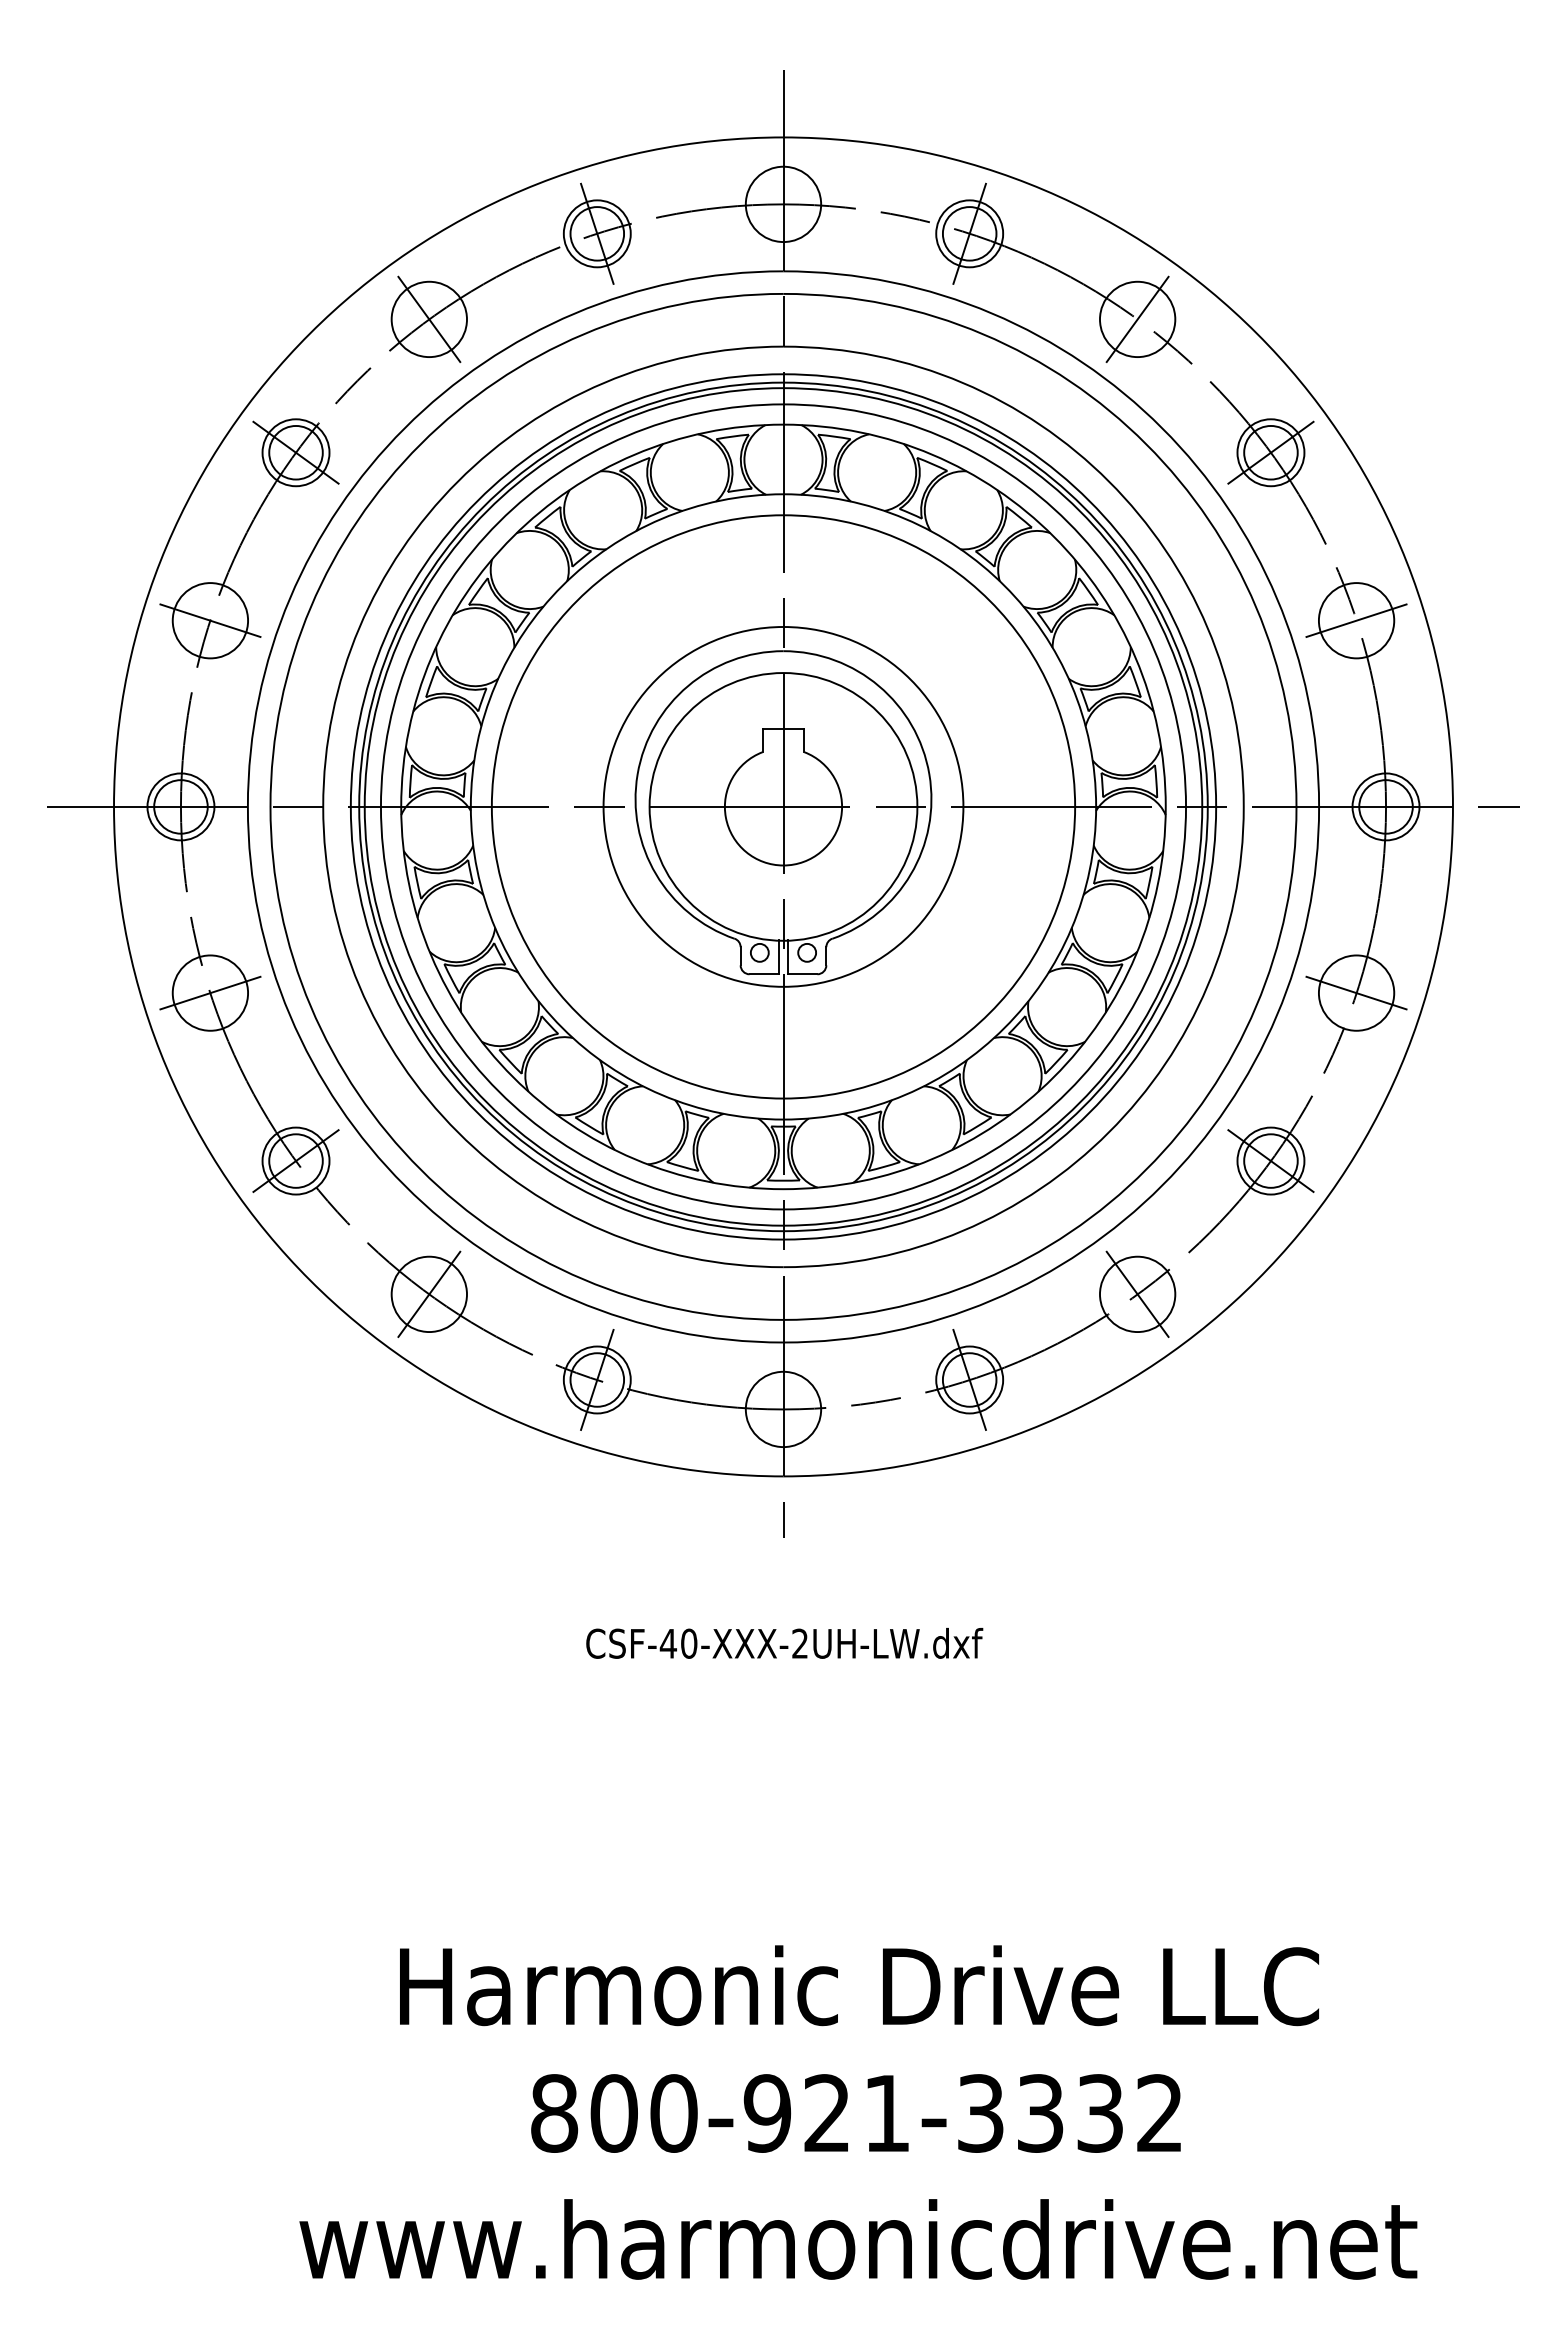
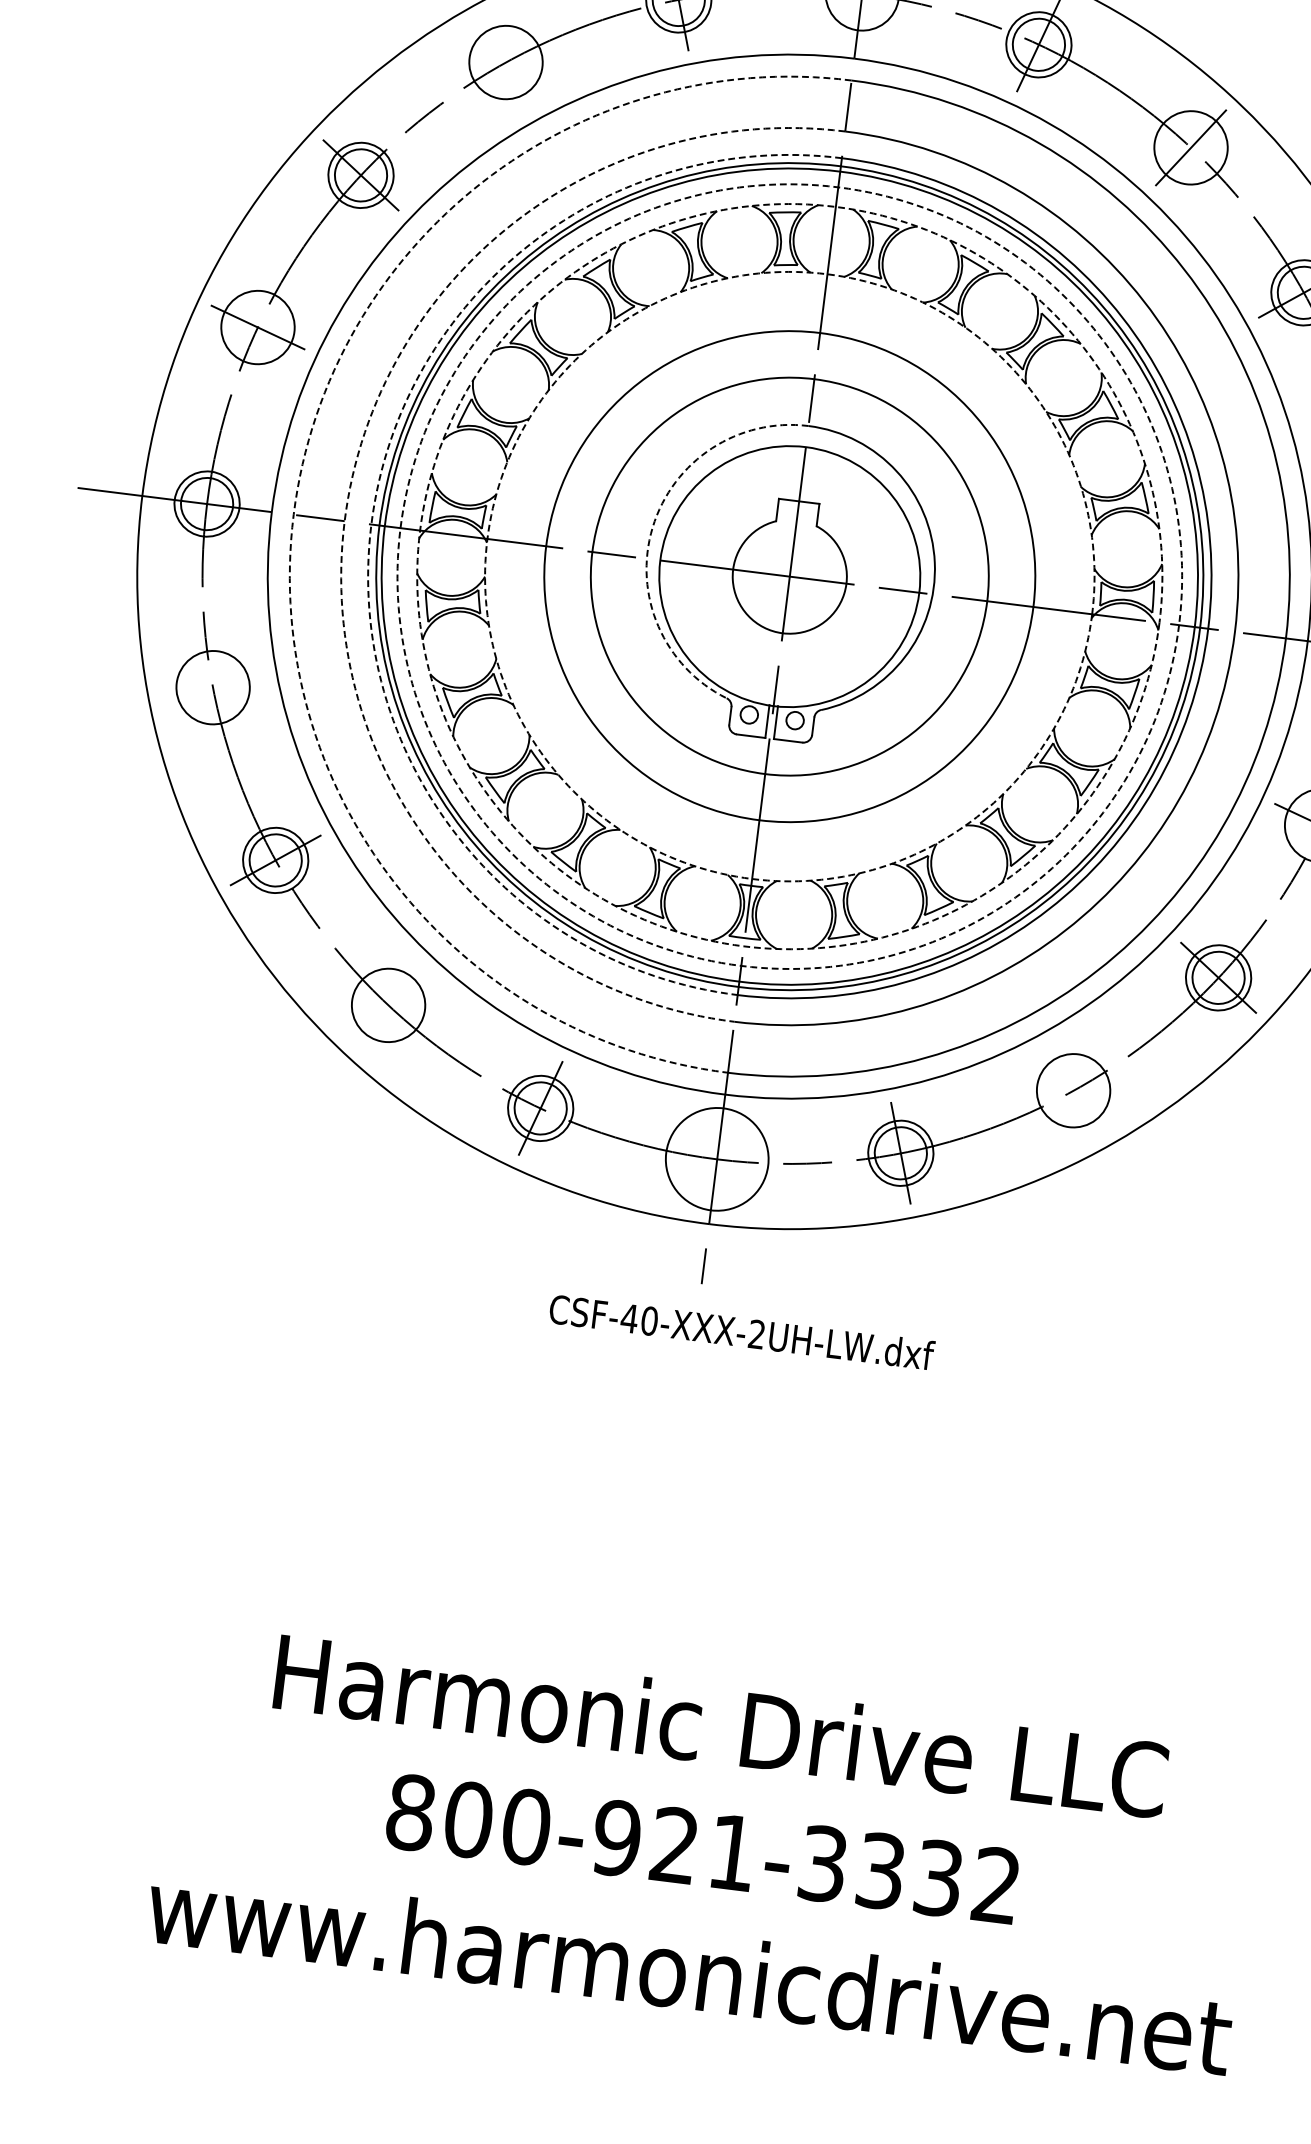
line: (428, 319) -> (505, 62), removed
arc: (637, 774) -> (652, 527), solid -> dashed
arc: (270, 806) -> (293, 514), solid -> dashed
arc: (323, 806) -> (344, 520), solid -> dashed
arc: (350, 806) -> (371, 524), solid -> dashed
circle: (783, 806) -> (789, 576), size x0.7
circle: (783, 806) -> (789, 576), size x1.4
circle: (783, 806) -> (789, 576), solid -> dashed
circle: (783, 806) -> (789, 576), solid -> dashed
circle: (783, 806) -> (789, 576), solid -> dashed
line: (210, 992) -> (213, 687), removed
line: (428, 1294) -> (387, 1005), removed
line: (1137, 1294) -> (1073, 1090), removed
circle: (783, 1409) -> (717, 1159), size x1.4
text: (784, 1643) -> (741, 1332), moved

